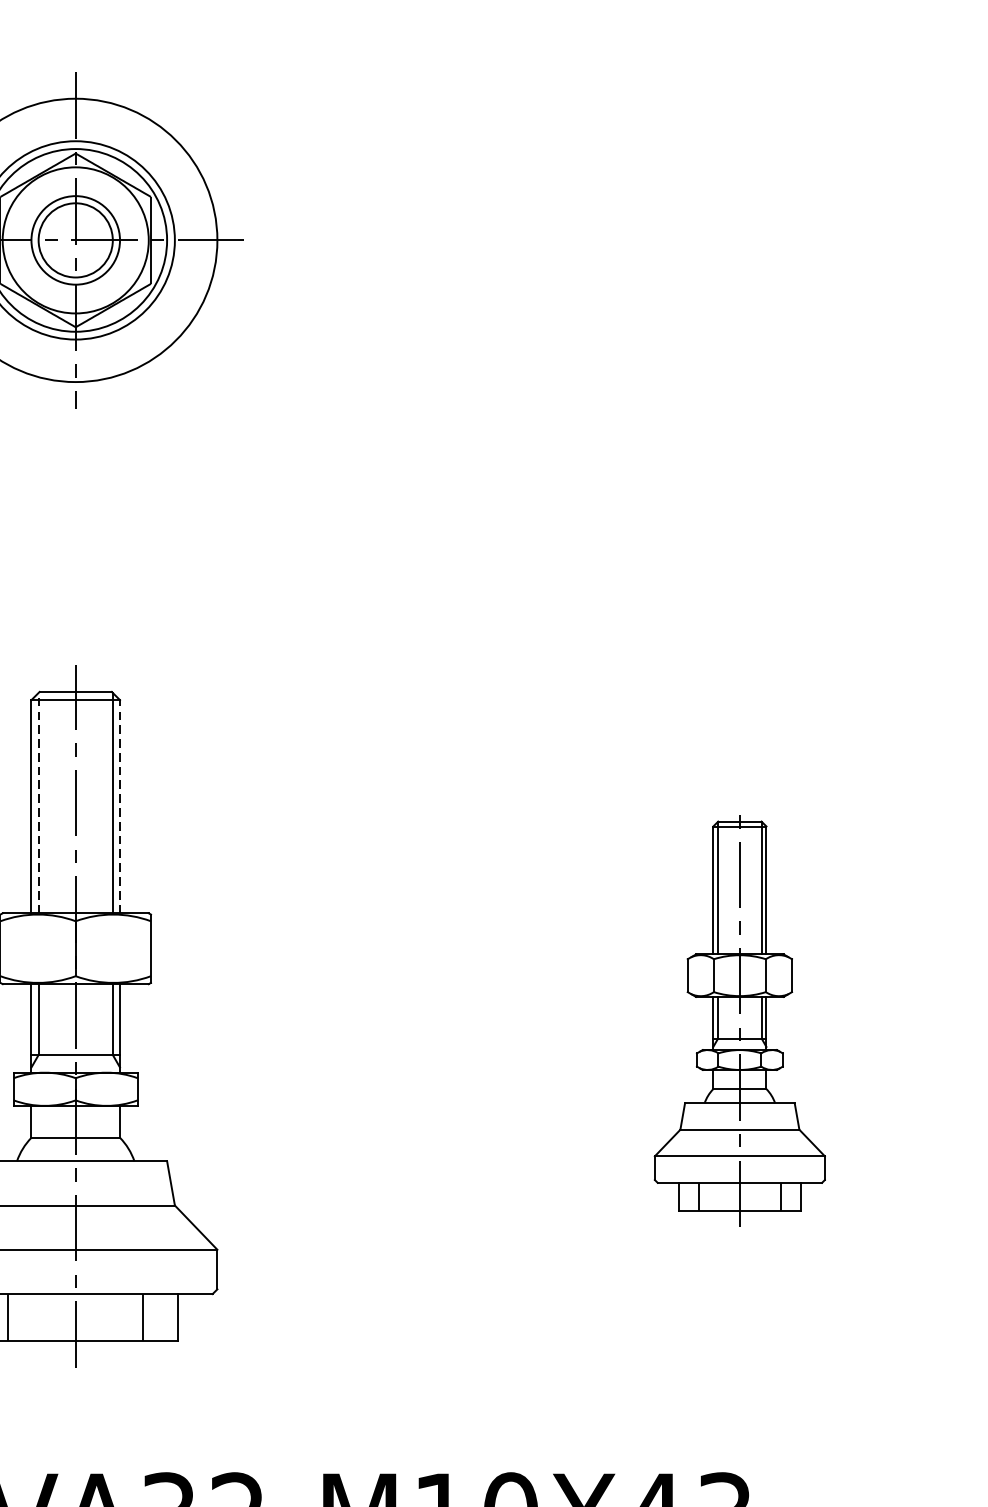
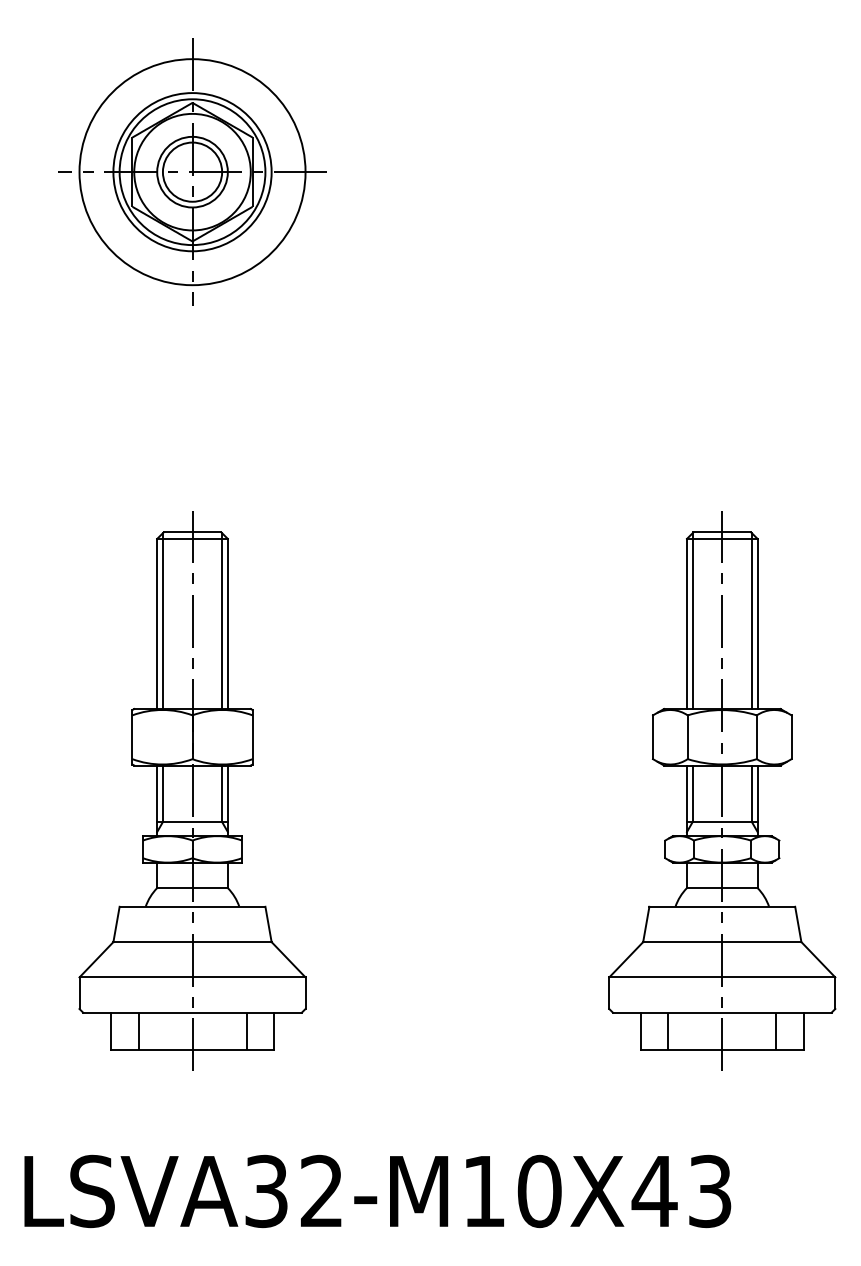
line: (38, 803) -> (162, 621), dashed -> solid
line: (119, 806) -> (227, 623), dashed -> solid
part: (740, 1015) -> (722, 790), size x1.67

